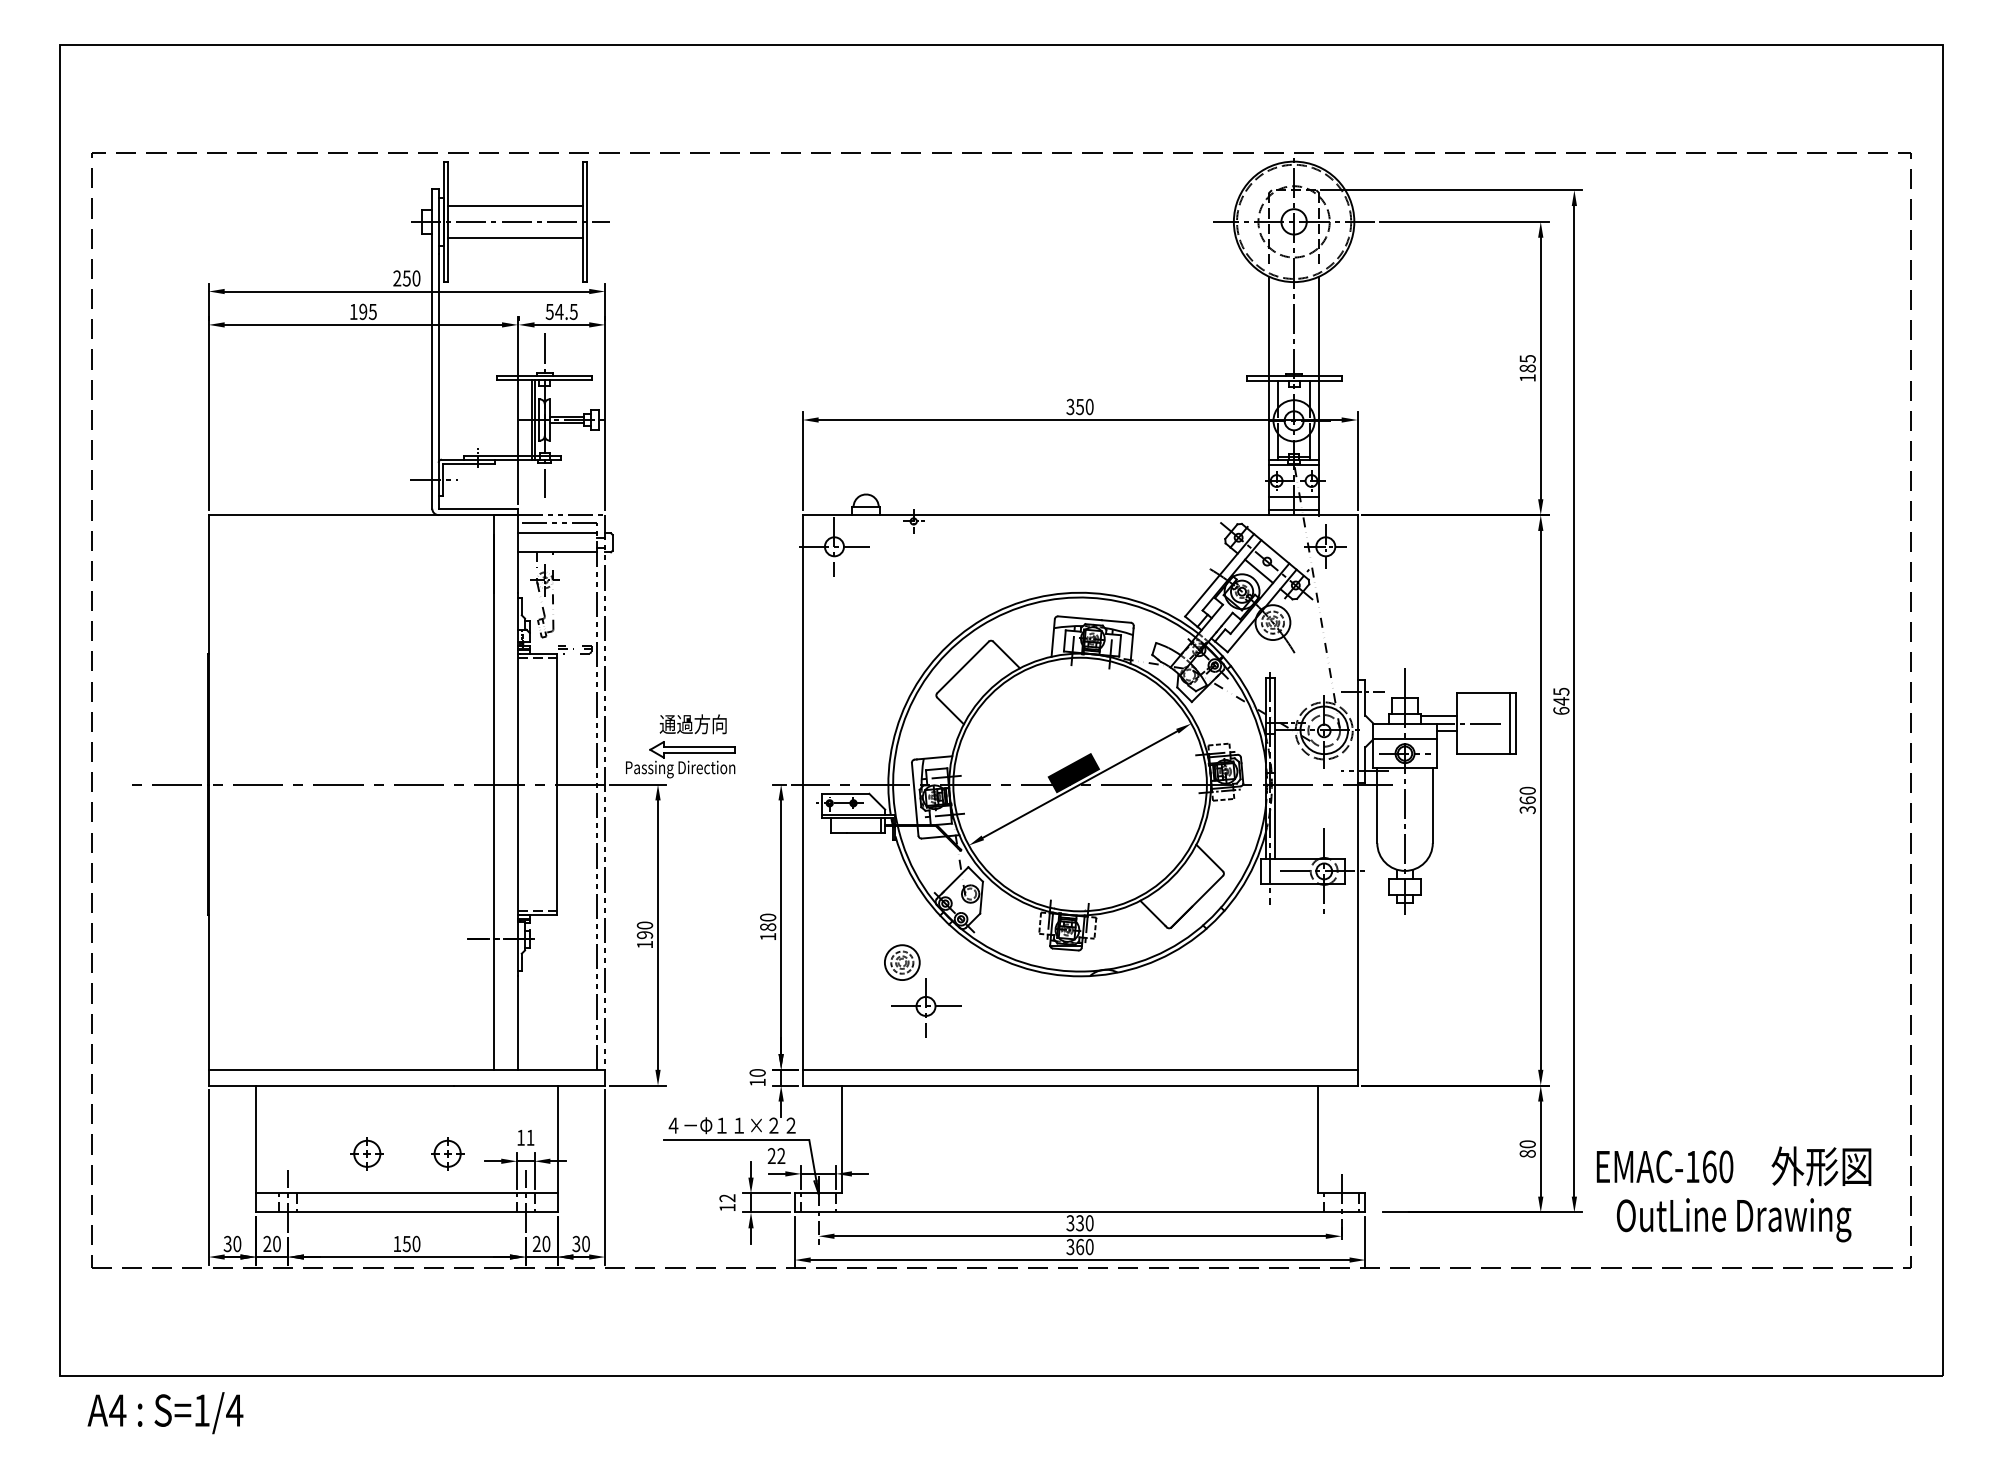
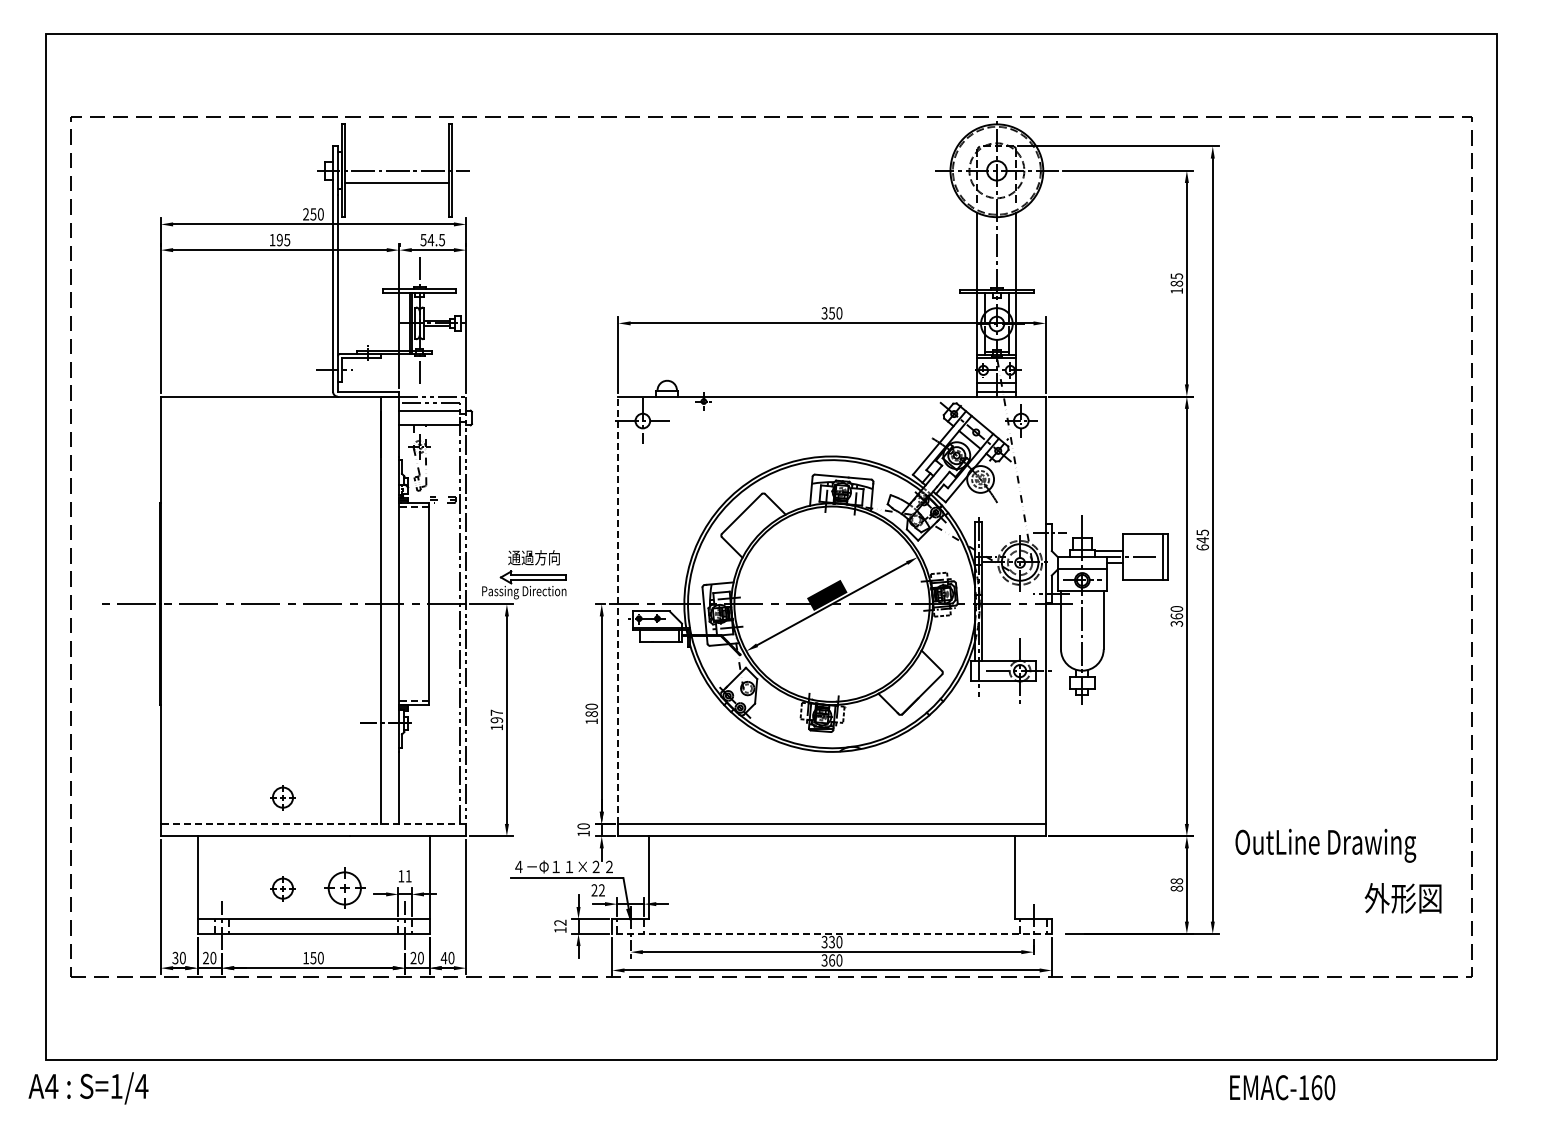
line: (515, 205) -> (397, 158), removed
line: (802, 792) -> (618, 610), solid -> dashed
text: (644, 925) -> (496, 712), 190 -> 197
part: (922, 990) -> (710, 762), removed
part: (366, 1035) -> (282, 797), added
line: (406, 1069) -> (313, 823), solid -> dashed
text: (1527, 1144) -> (1176, 881), 80 -> 88
part: (447, 1153) -> (344, 888), size x1.6
text: (1664, 1166) -> (1282, 1087), moved
line: (1080, 1212) -> (832, 933), solid -> dashed
text: (1733, 1219) -> (1325, 845), moved
text: (575, 1243) -> (443, 957), 30 -> 40
text: (165, 1413) -> (88, 1088), moved

